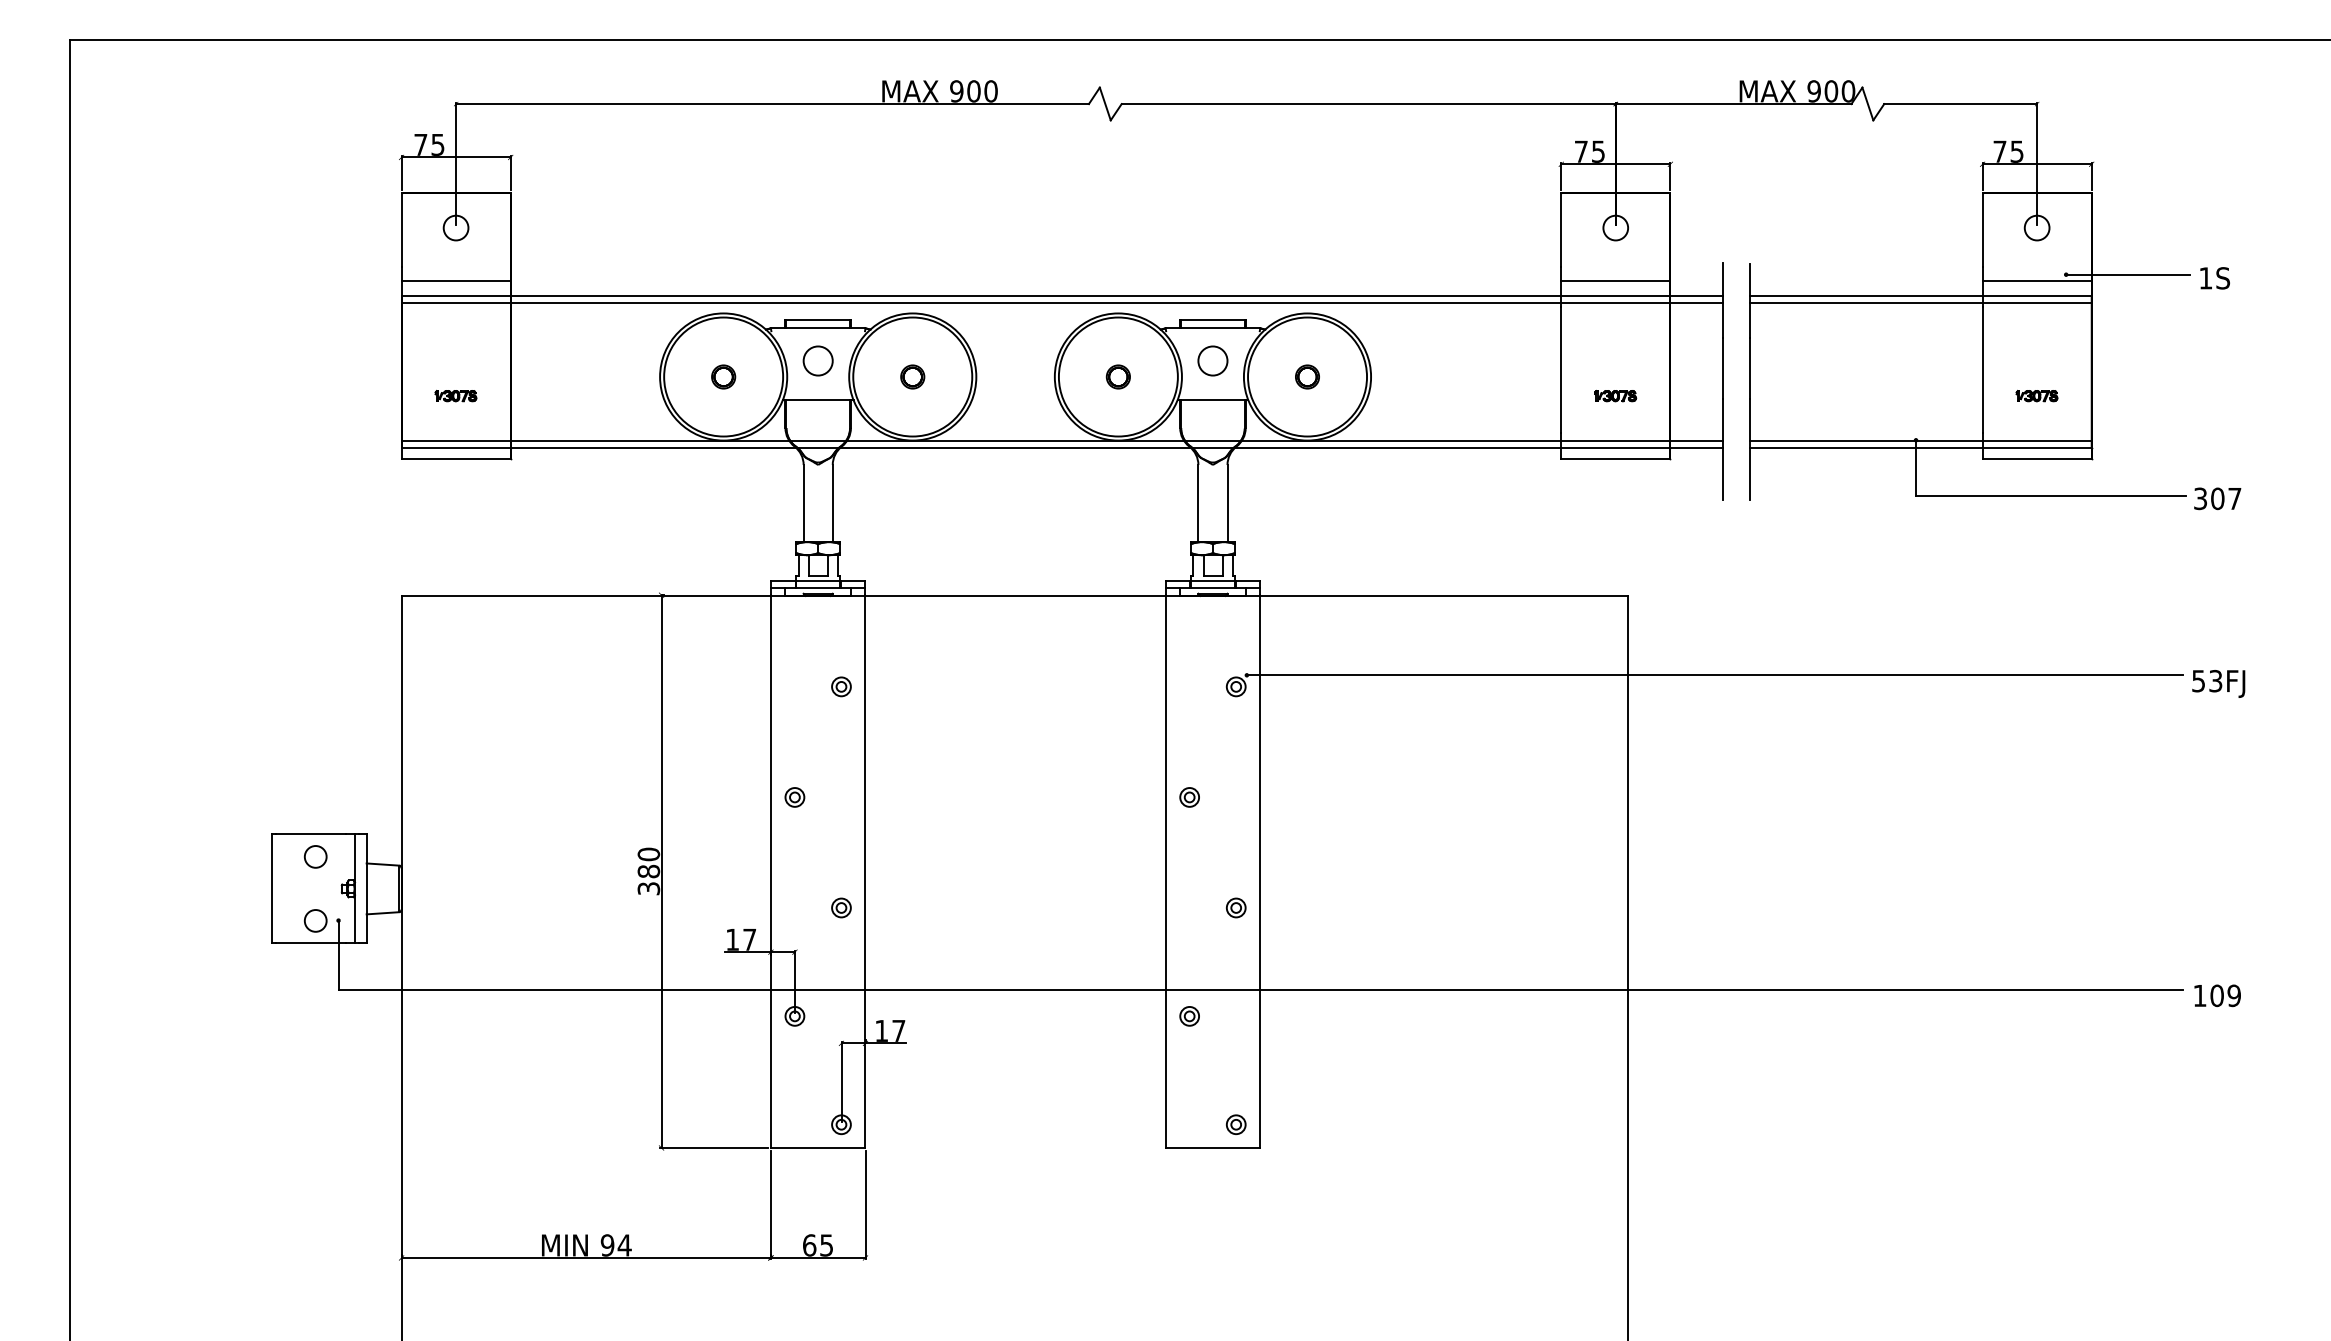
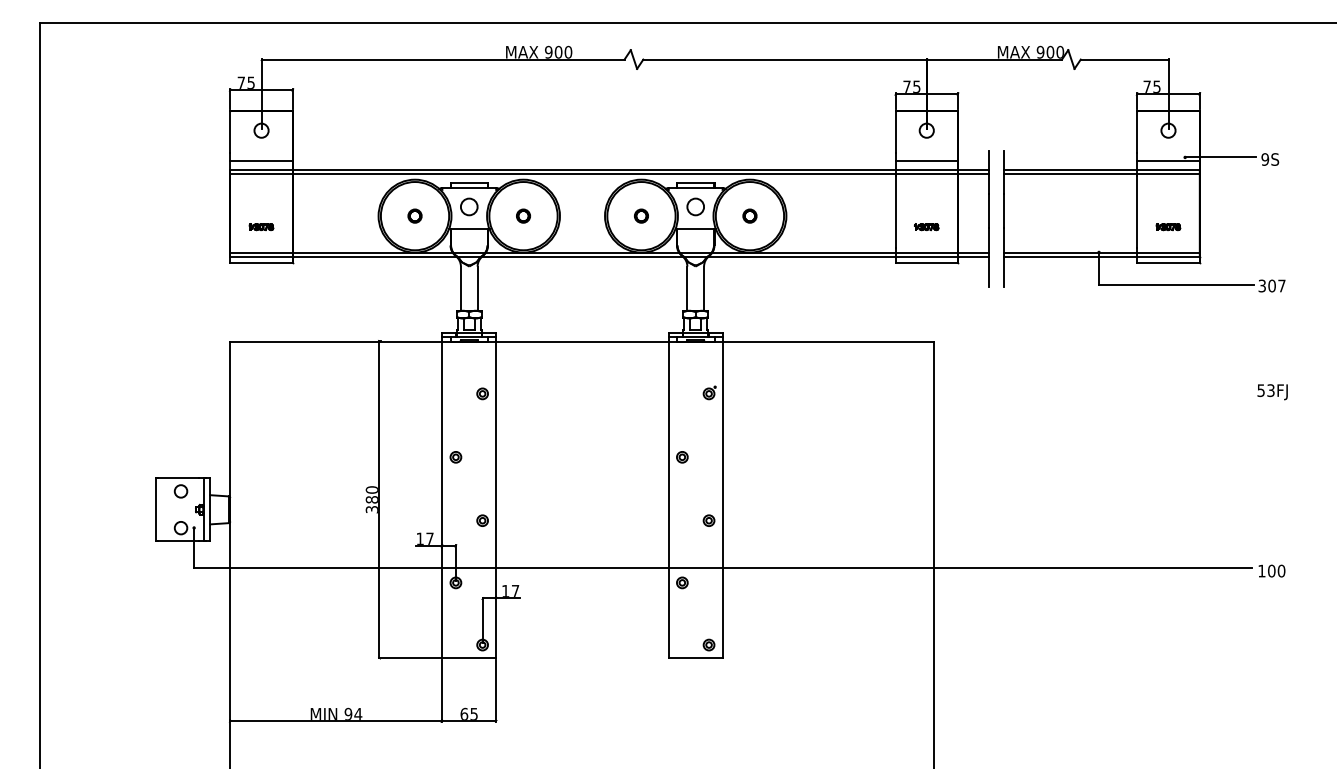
text: (2206, 278) -> (1265, 159), 1S -> 9S
line: (1714, 675) -> (983, 387), removed
text: (2234, 996) -> (1281, 571), 109 -> 100

